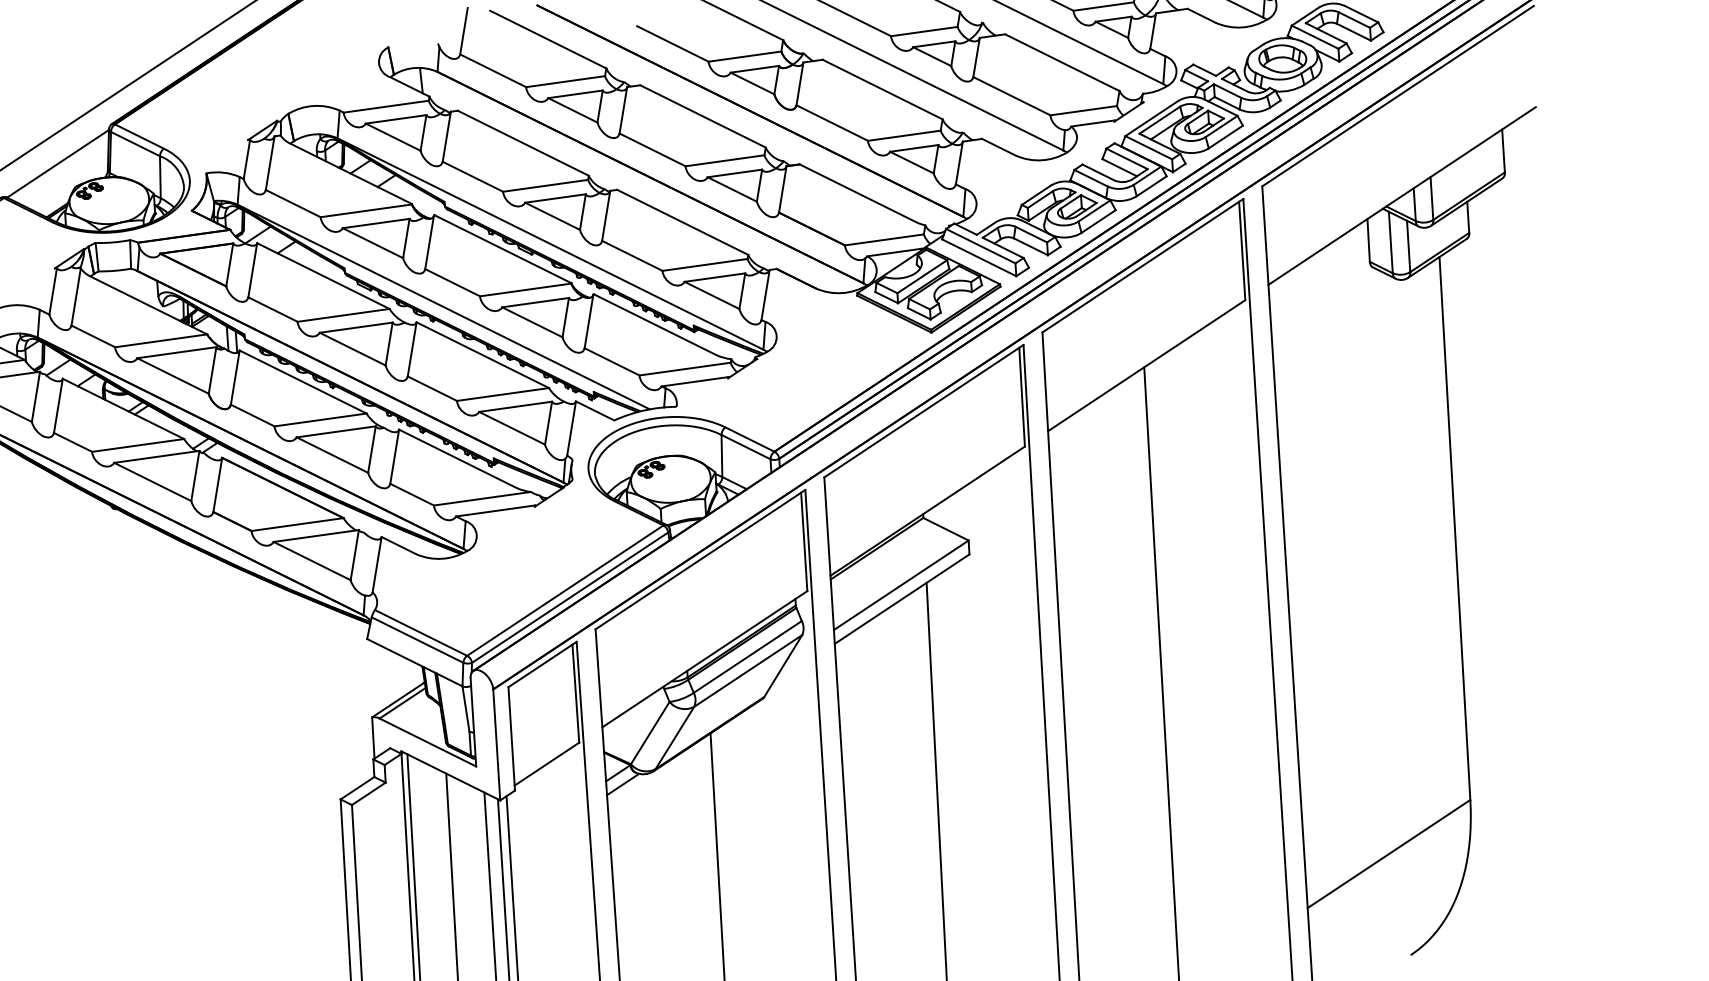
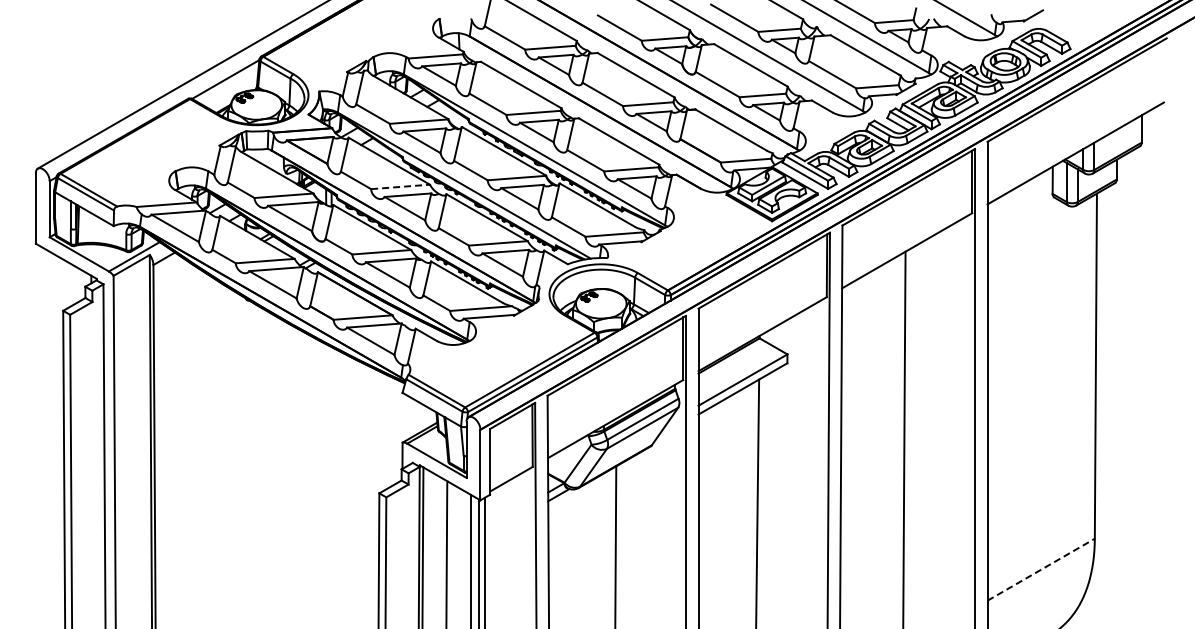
line: (345, 314) -> (401, 186), solid -> dashed
line: (1389, 853) -> (1041, 569), solid -> dashed

